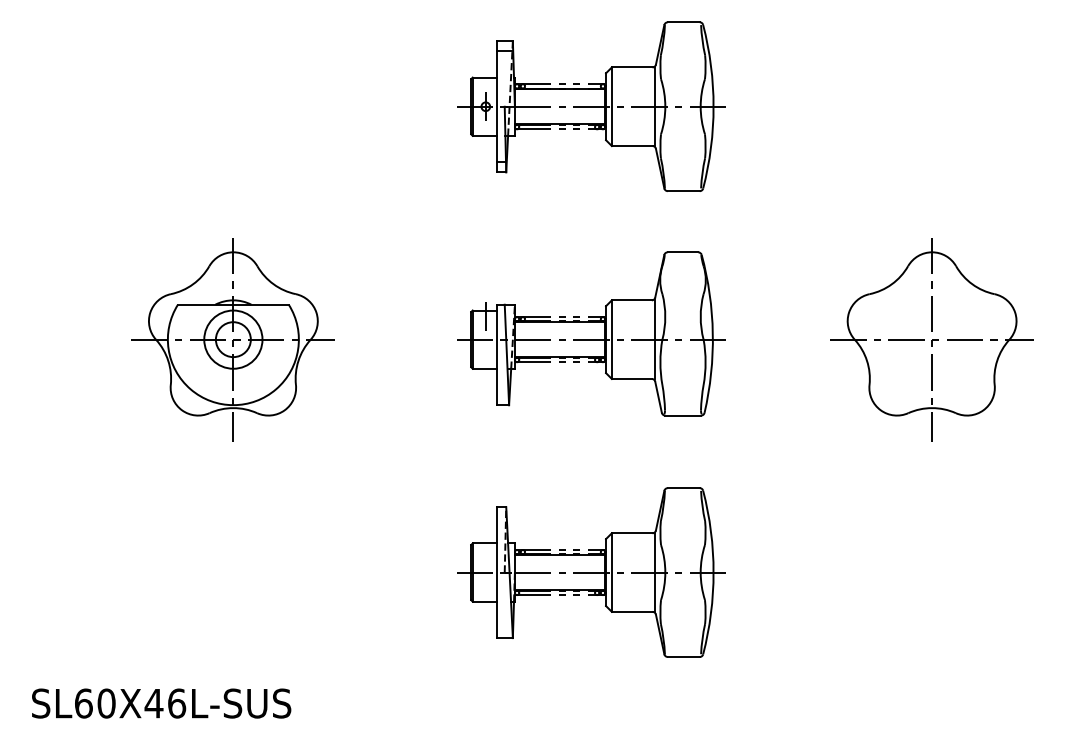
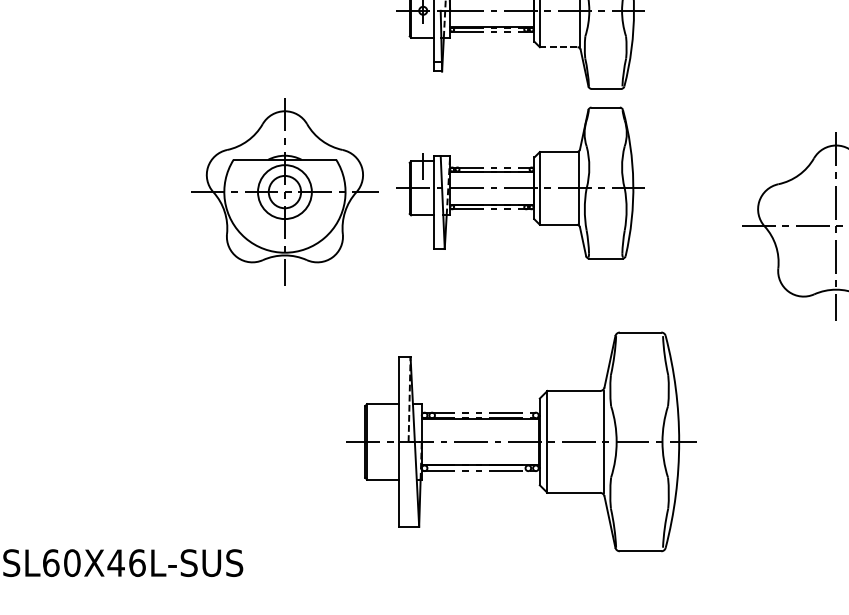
line: (632, 146) -> (558, 47), solid -> dashed
part: (591, 333) -> (521, 182), moved
part: (232, 339) -> (284, 191), moved
part: (591, 572) -> (521, 441), size x1.4

